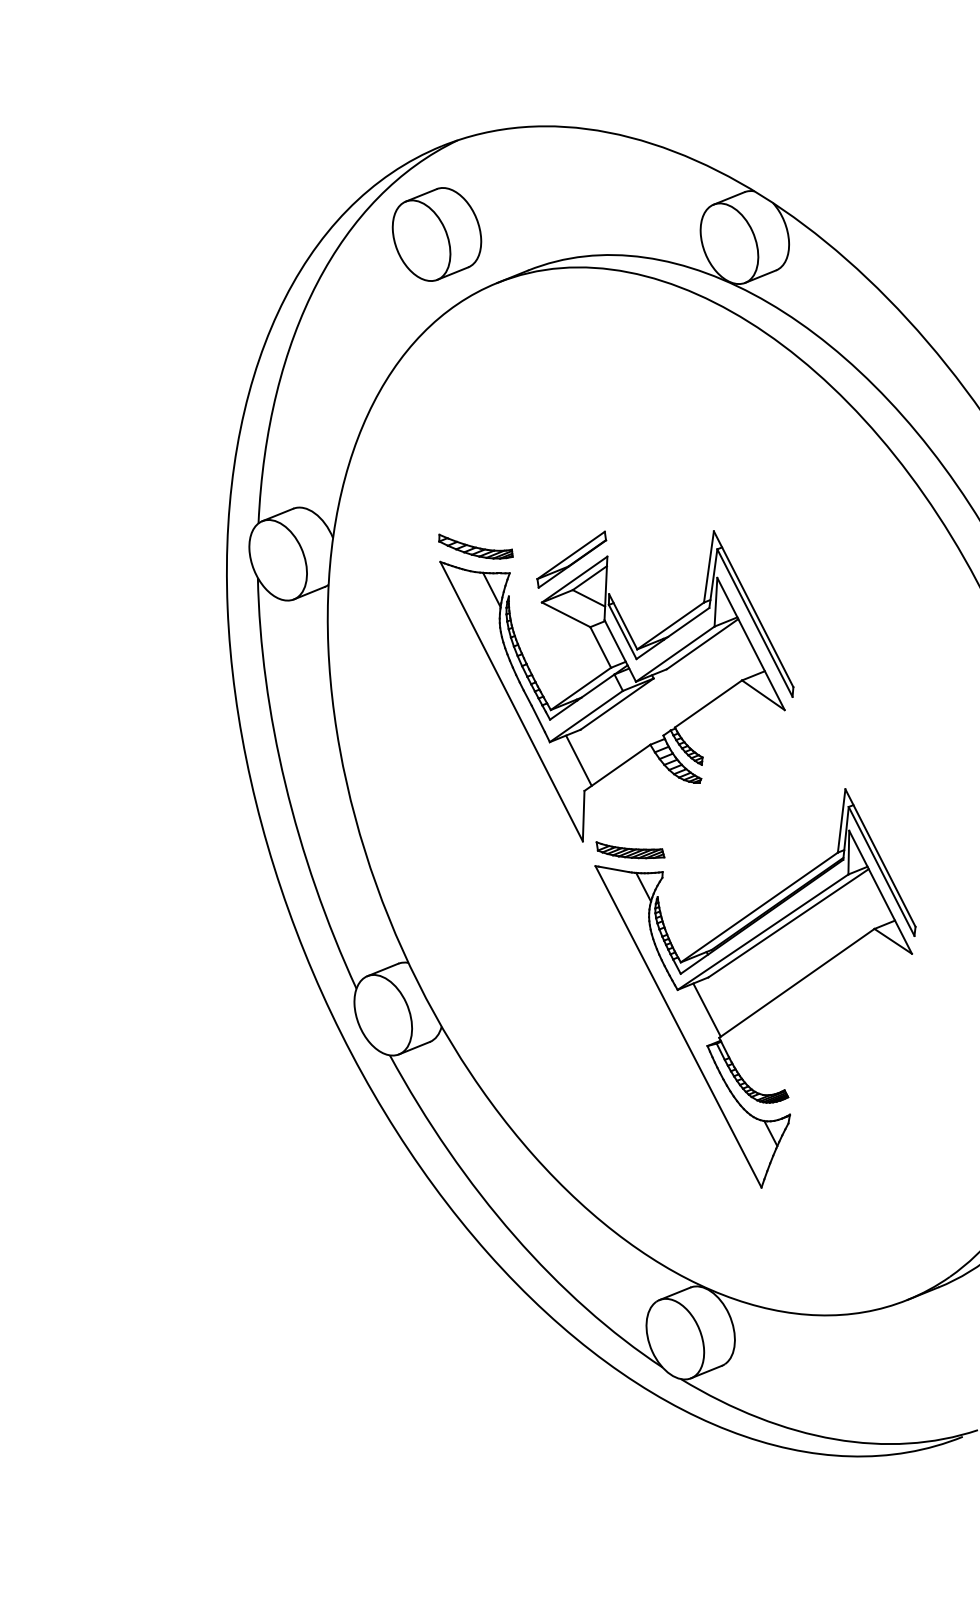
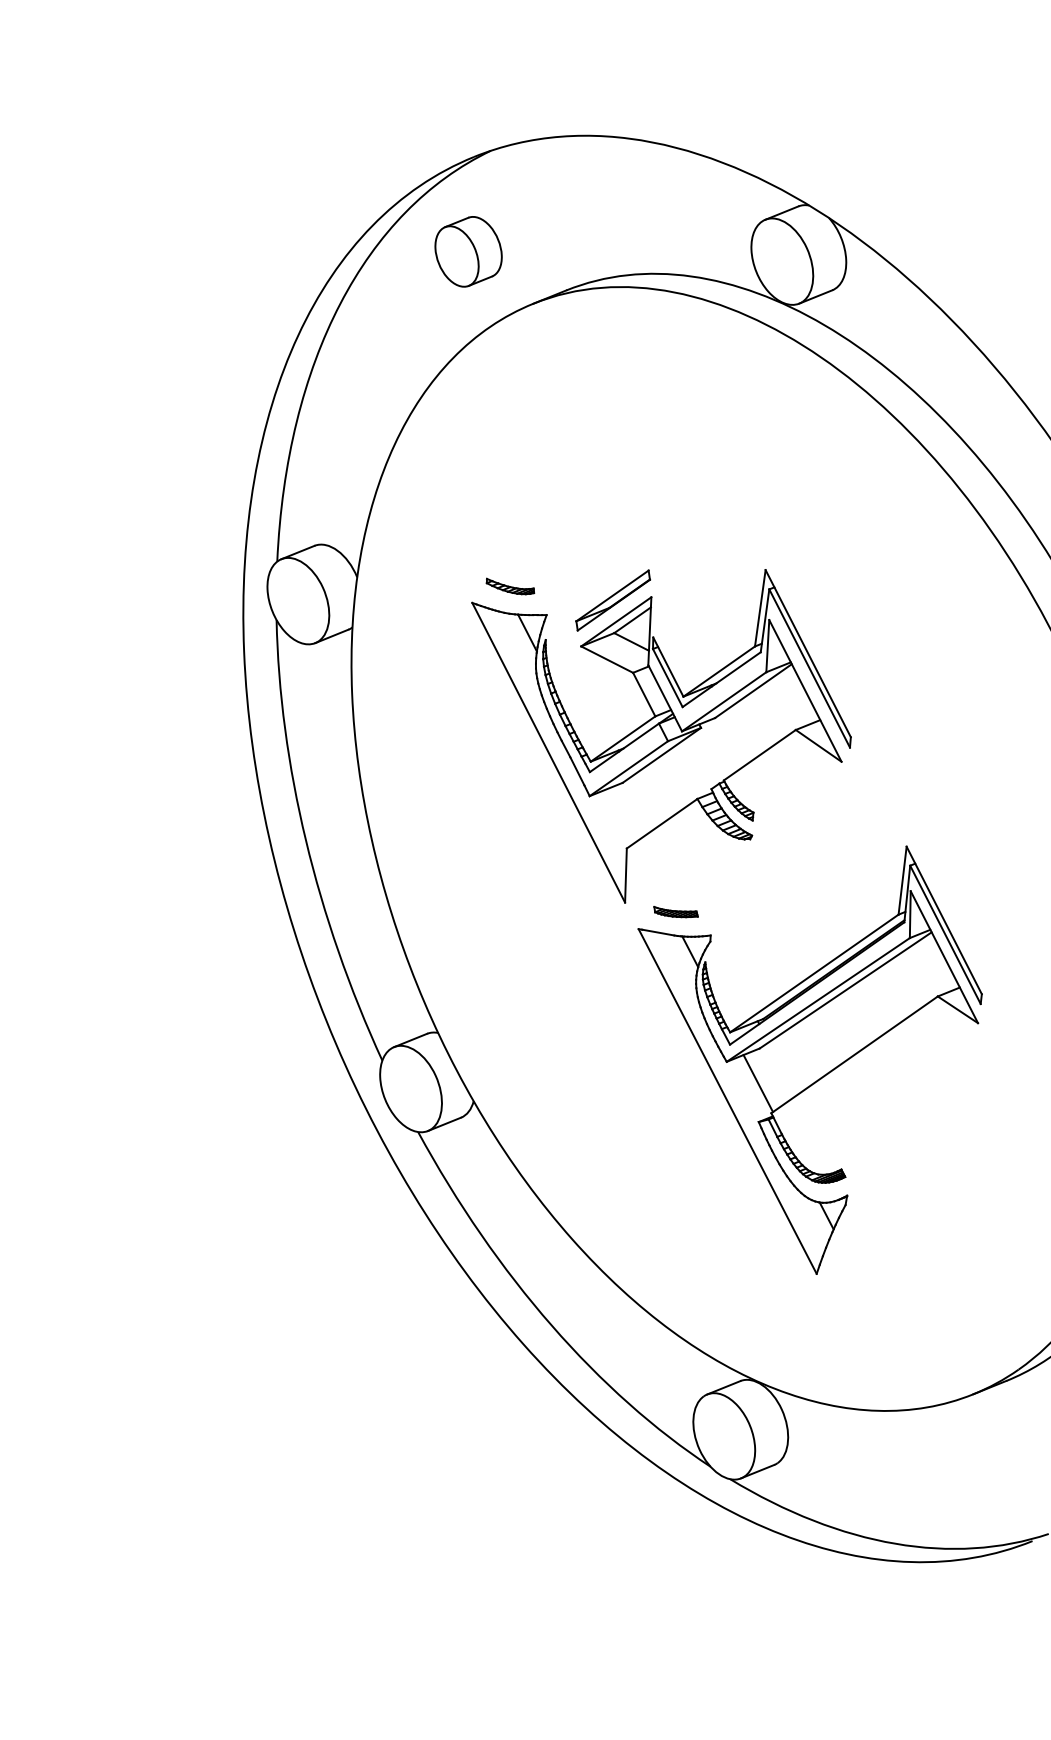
part: (436, 234) -> (468, 251), size x0.7
part: (476, 546) -> (510, 586), size x0.6
line: (578, 761) -> (620, 816), removed
part: (629, 849) -> (675, 911), size x0.6

